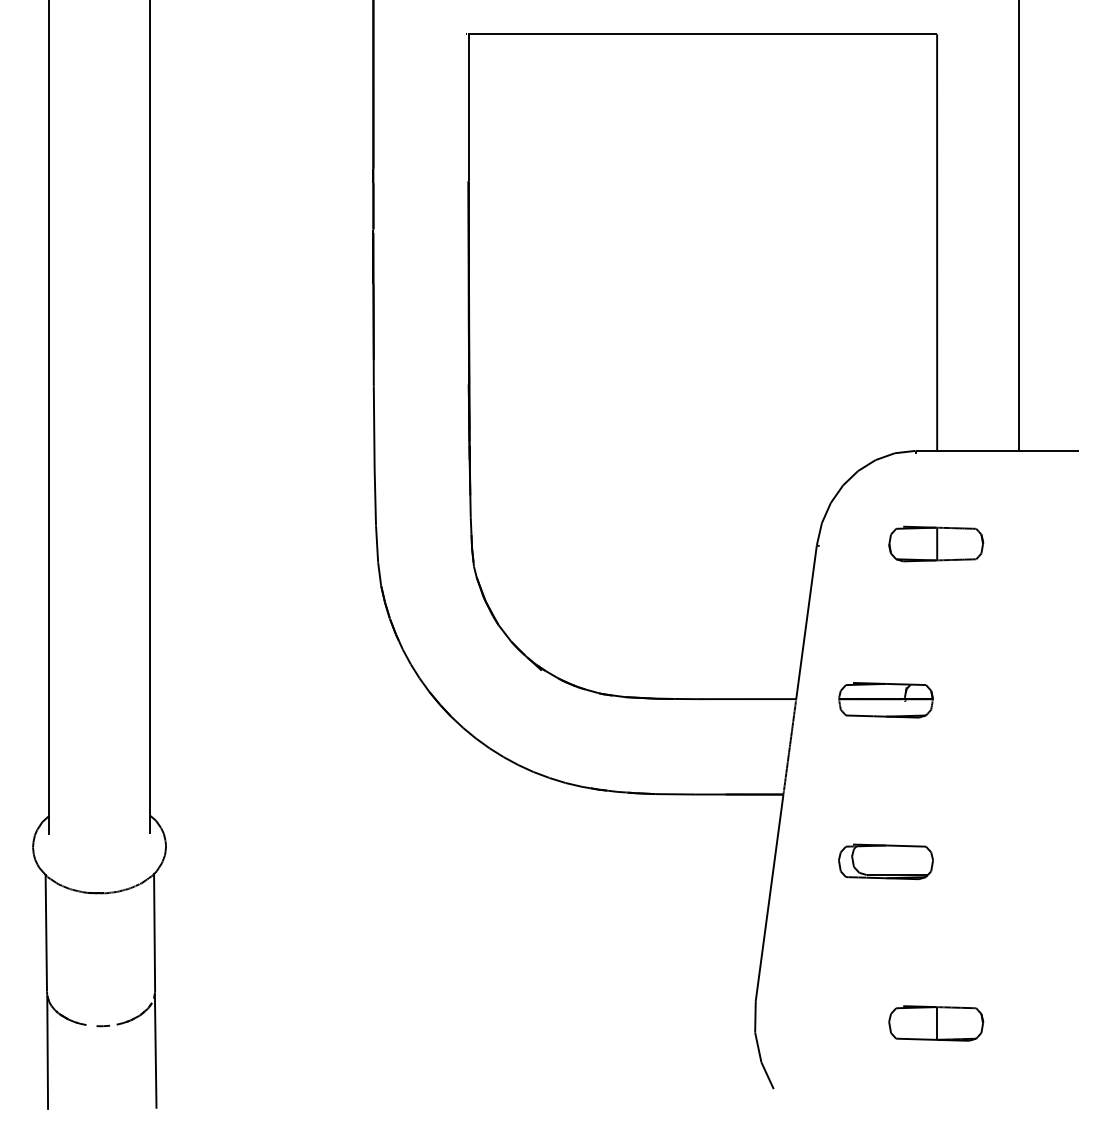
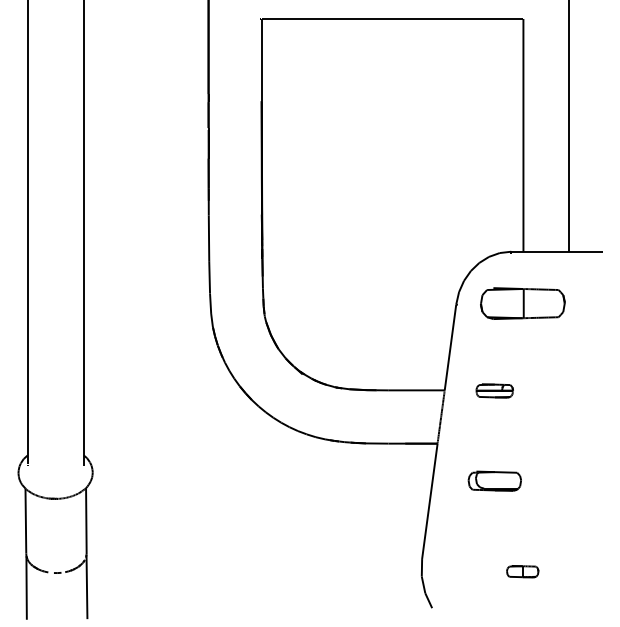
part: (935, 543) -> (522, 303), size x1.6
part: (885, 699) -> (494, 390), size x0.7
part: (935, 1023) -> (522, 571), size x0.6

